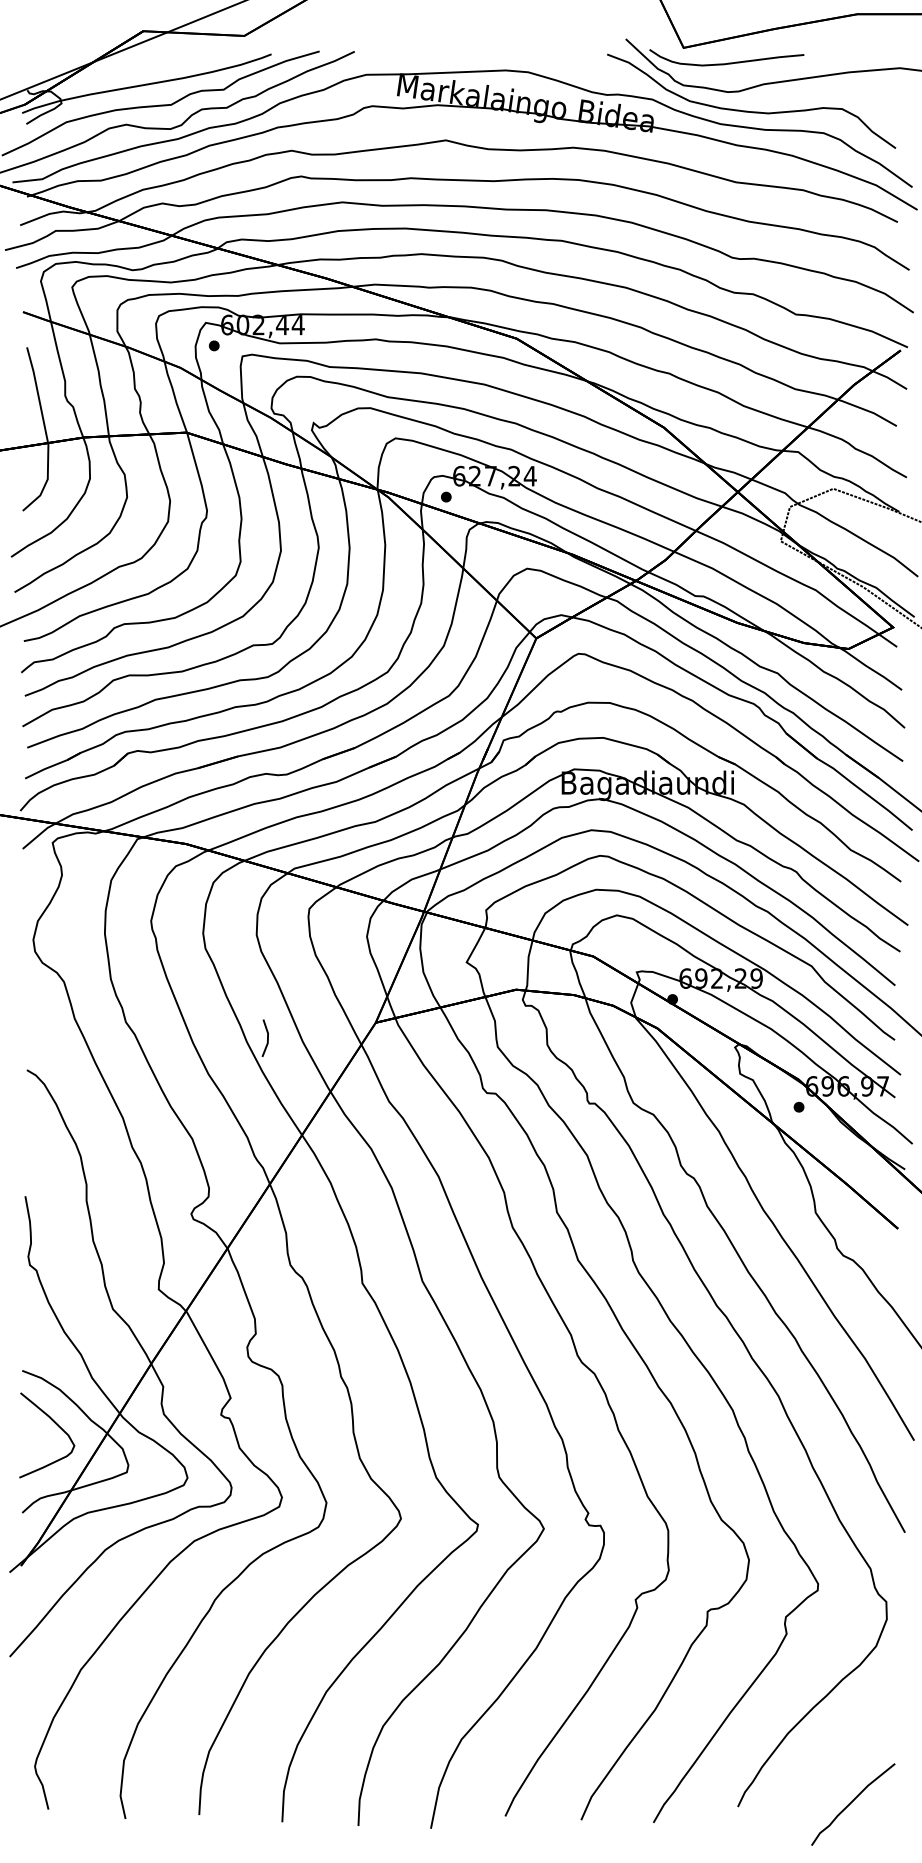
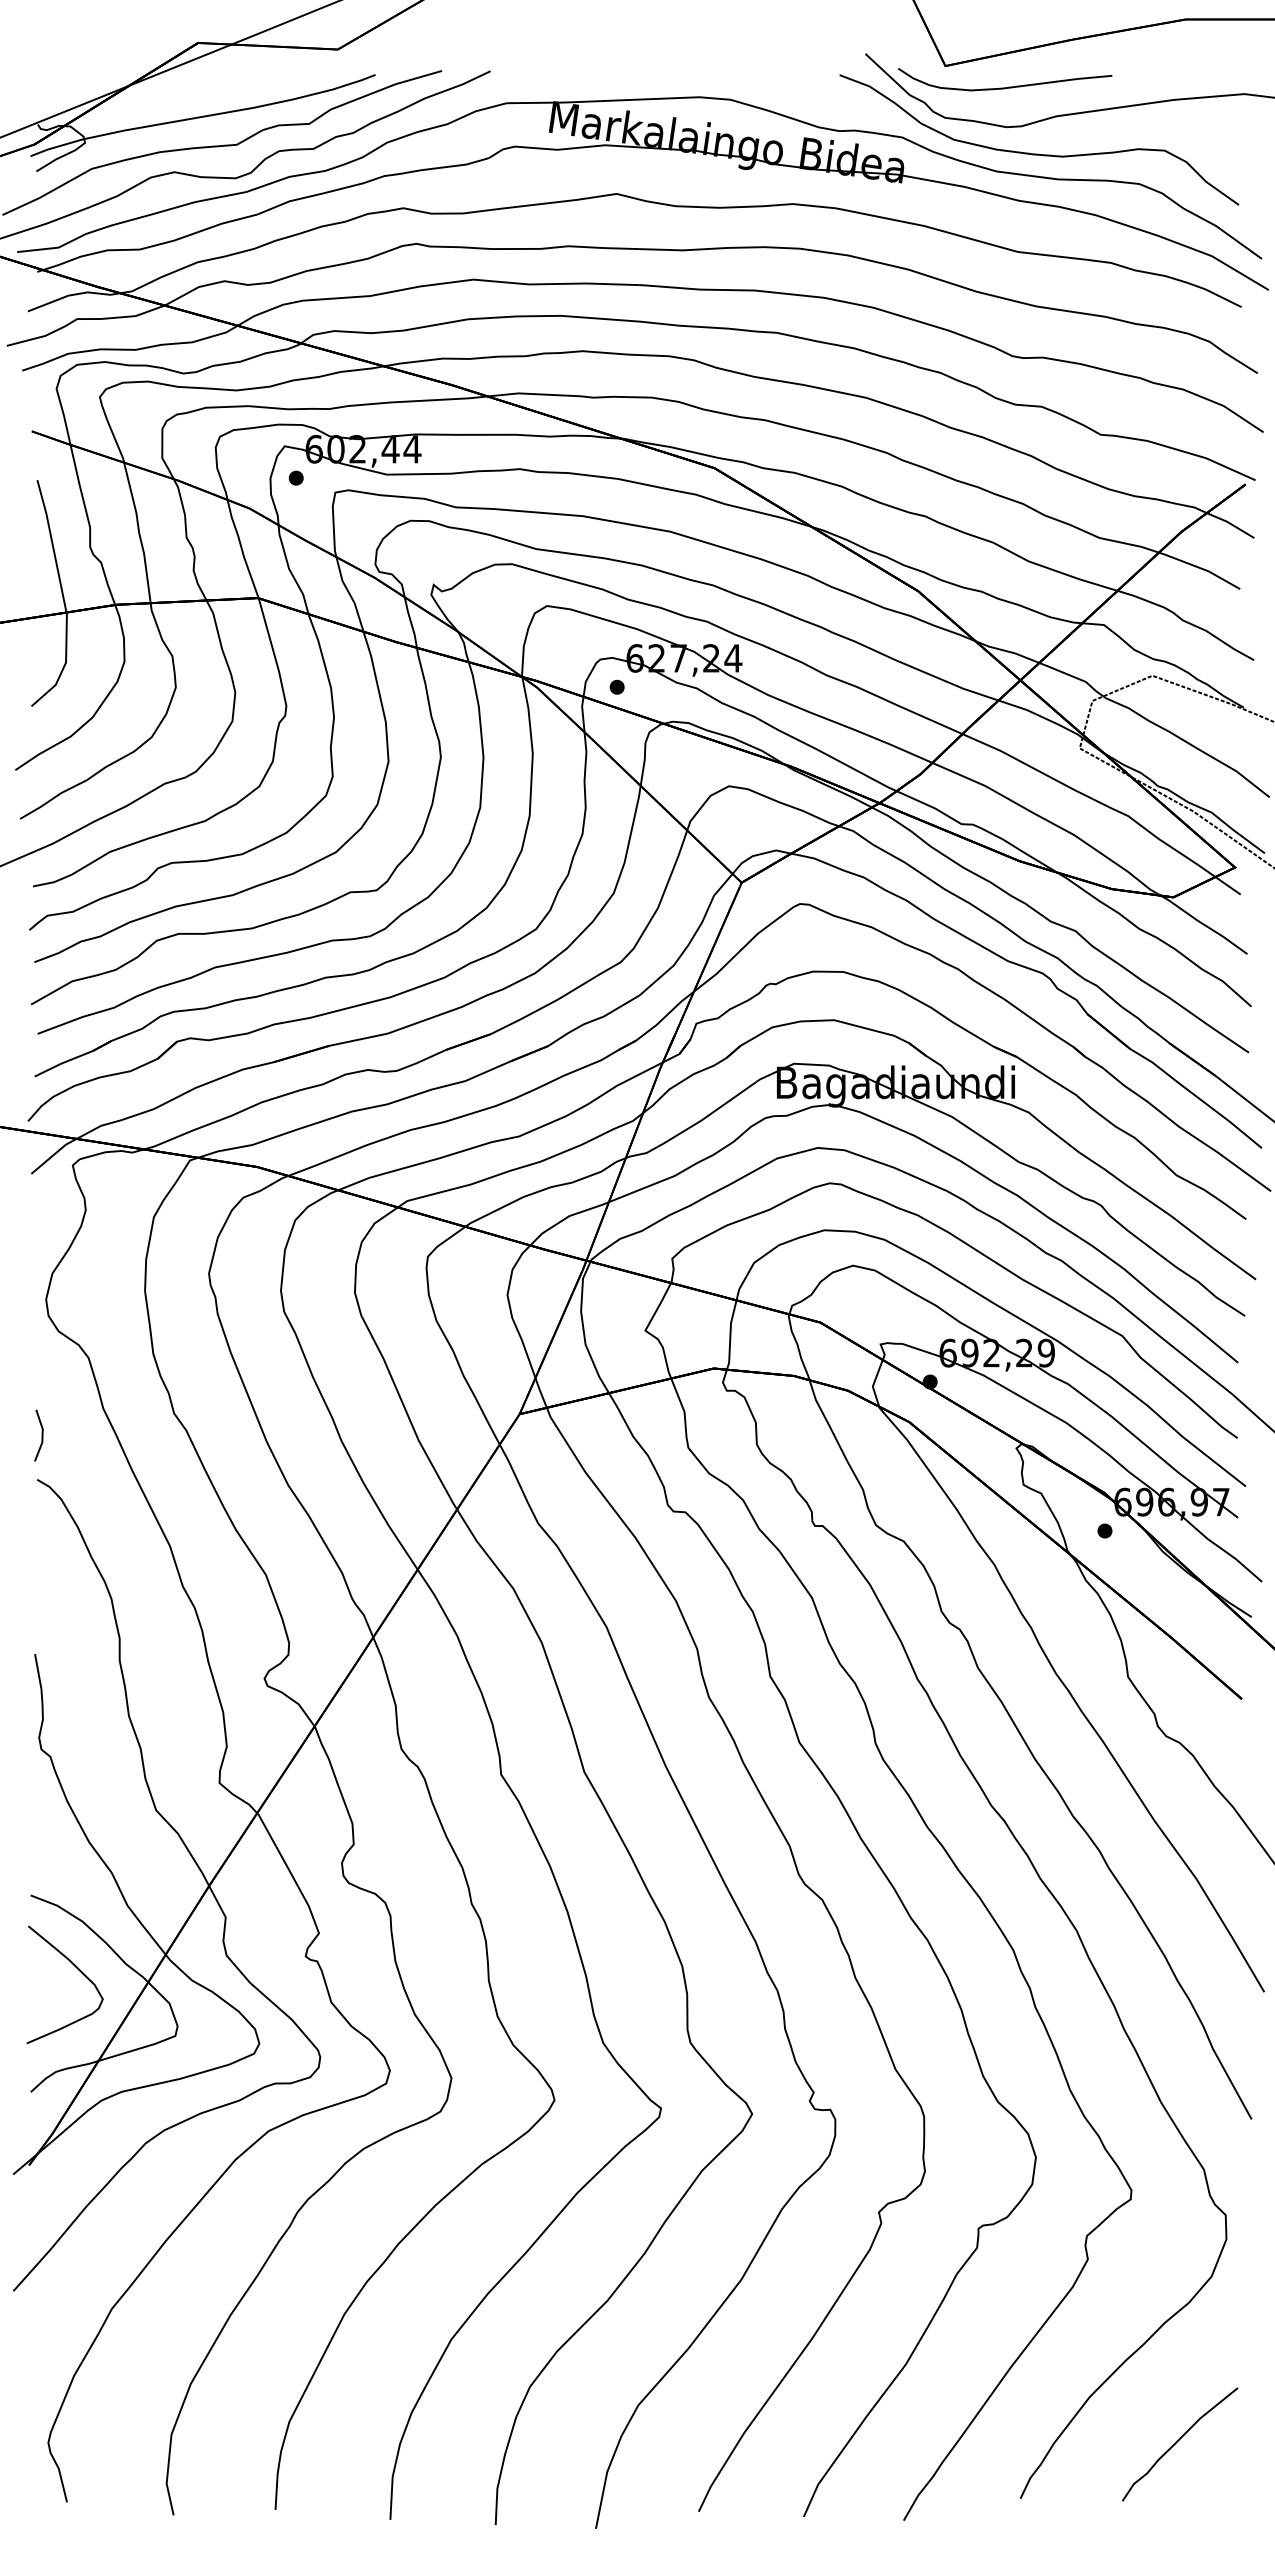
line: (267, 1038) -> (41, 1435), moved
curve: (852, 1802) -> (1178, 2441), moved

